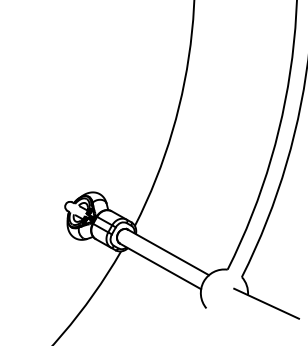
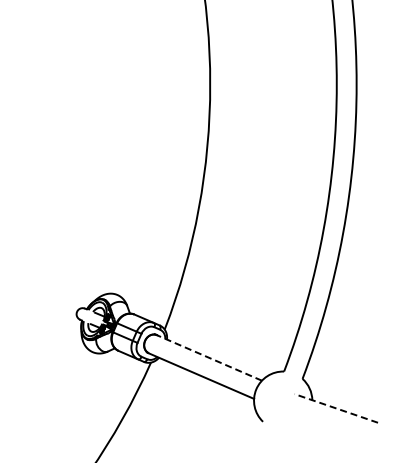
line: (167, 252) -> (208, 357), solid -> dashed
line: (265, 303) -> (335, 408), solid -> dashed

